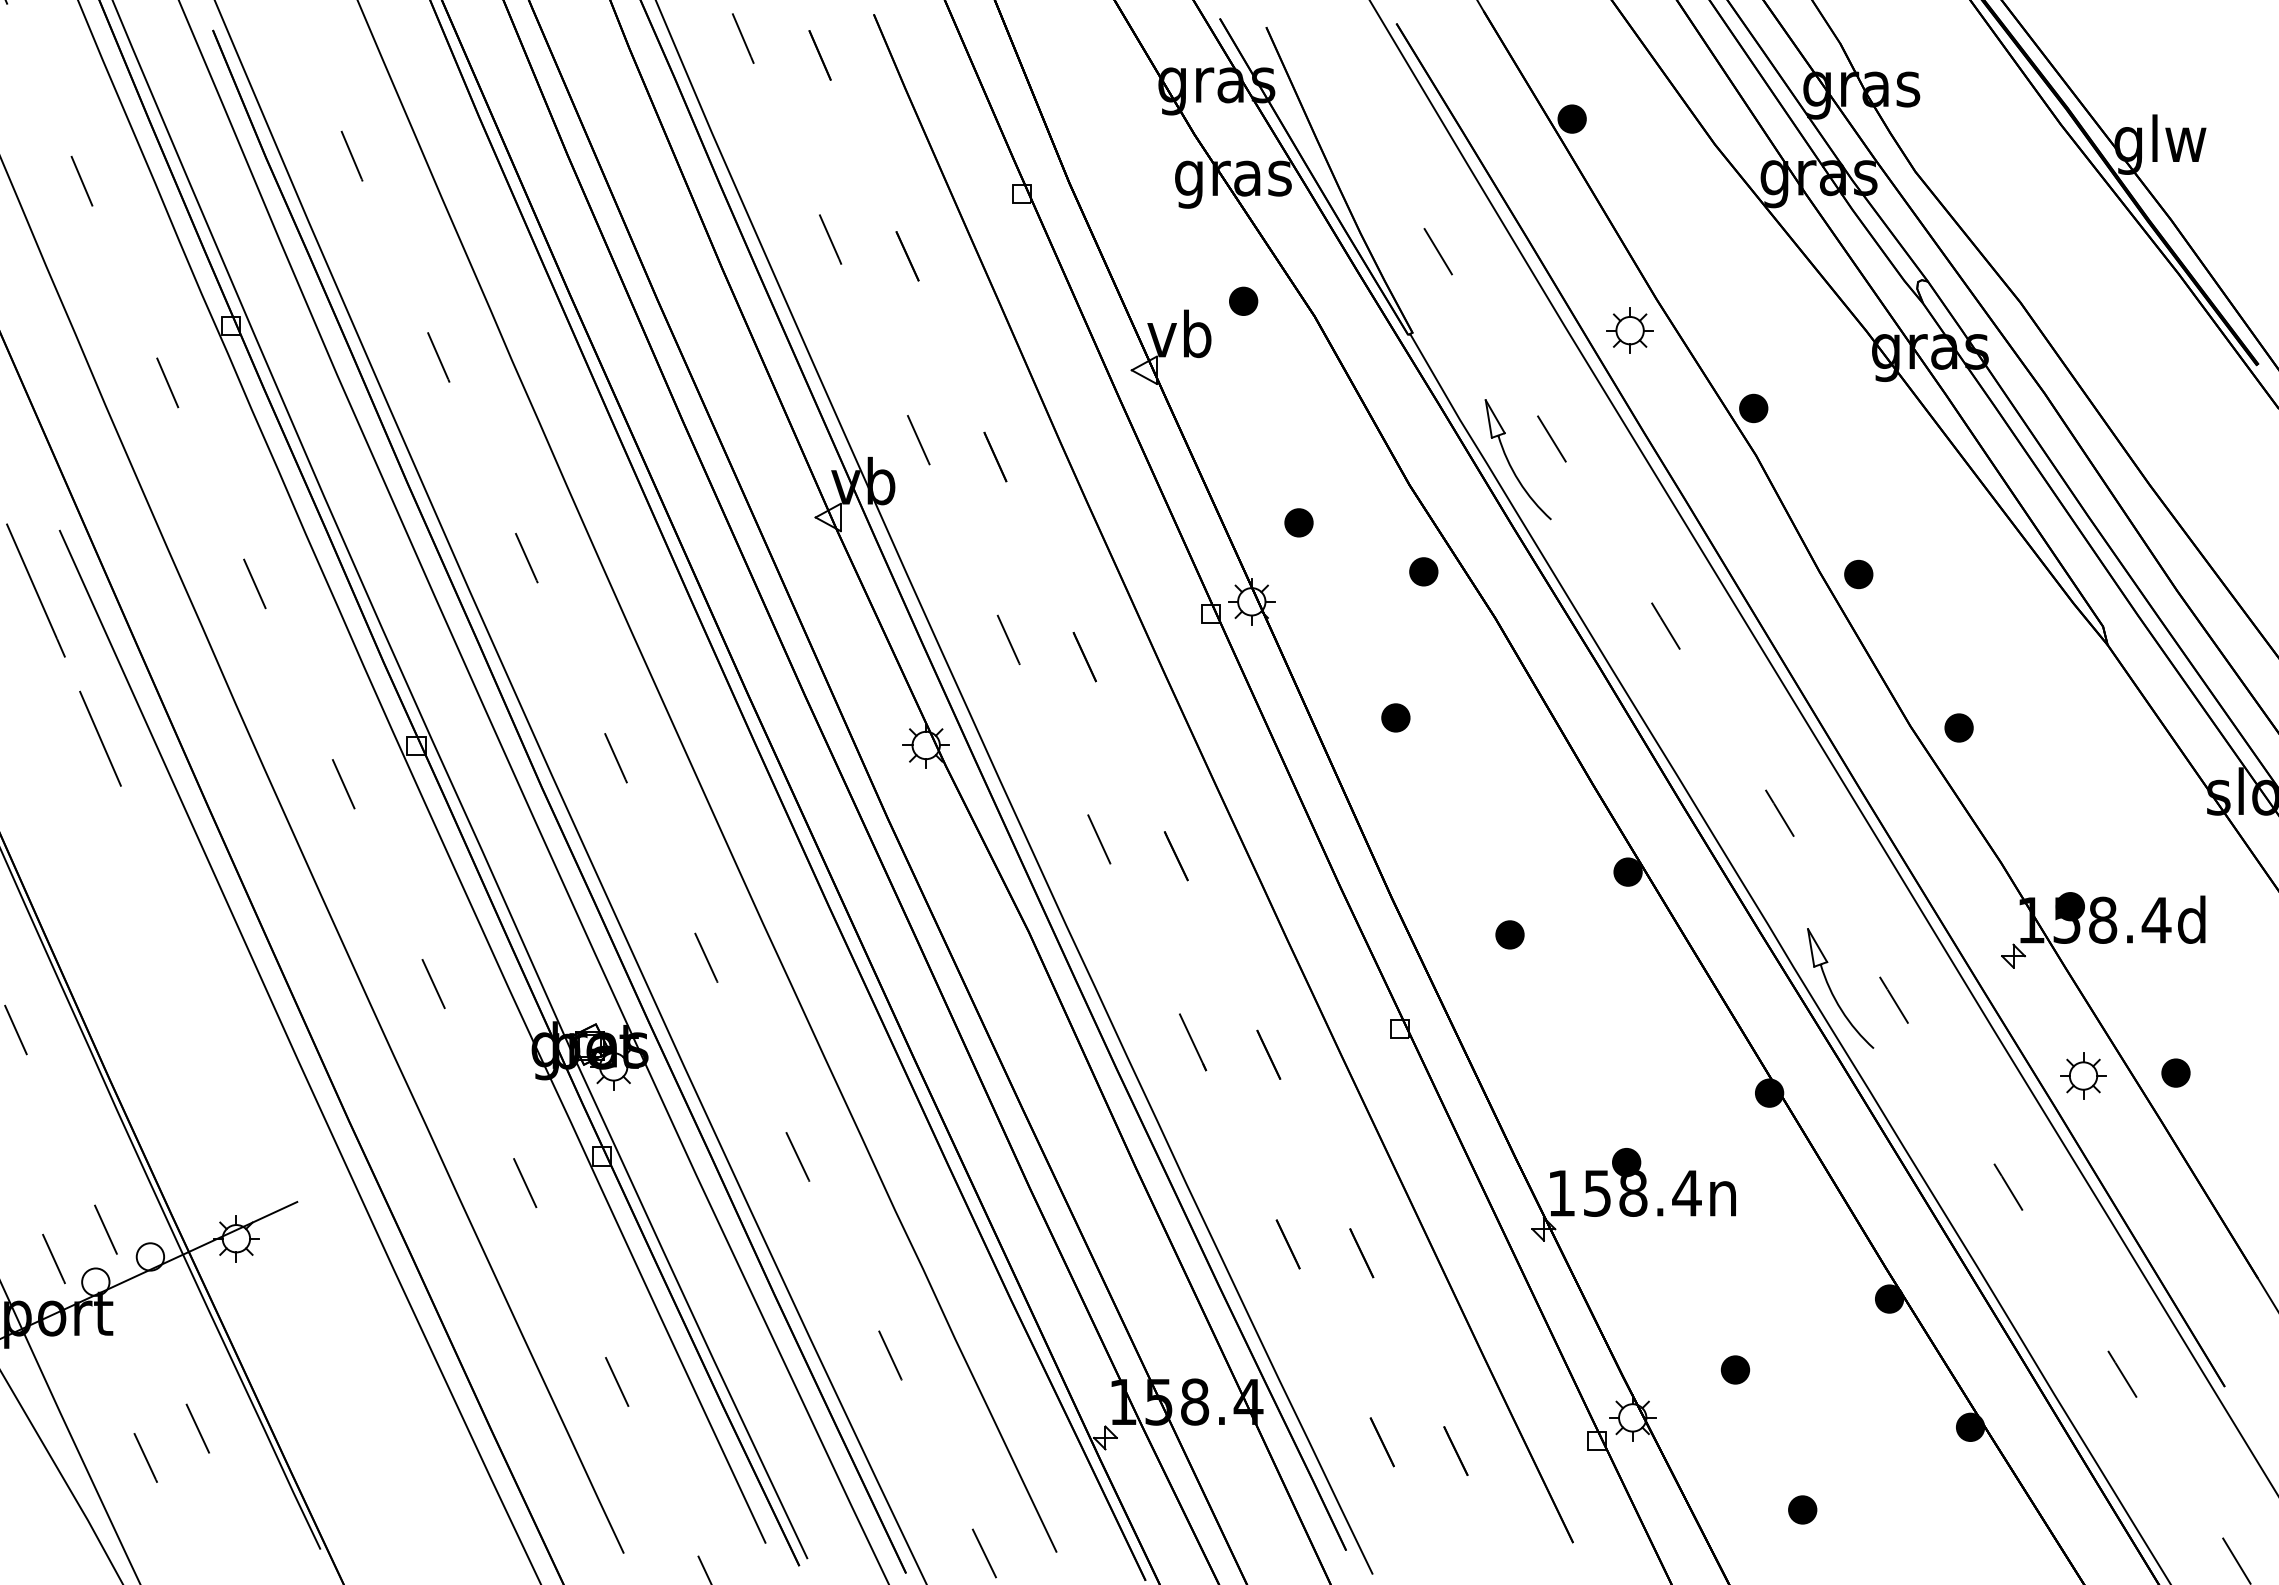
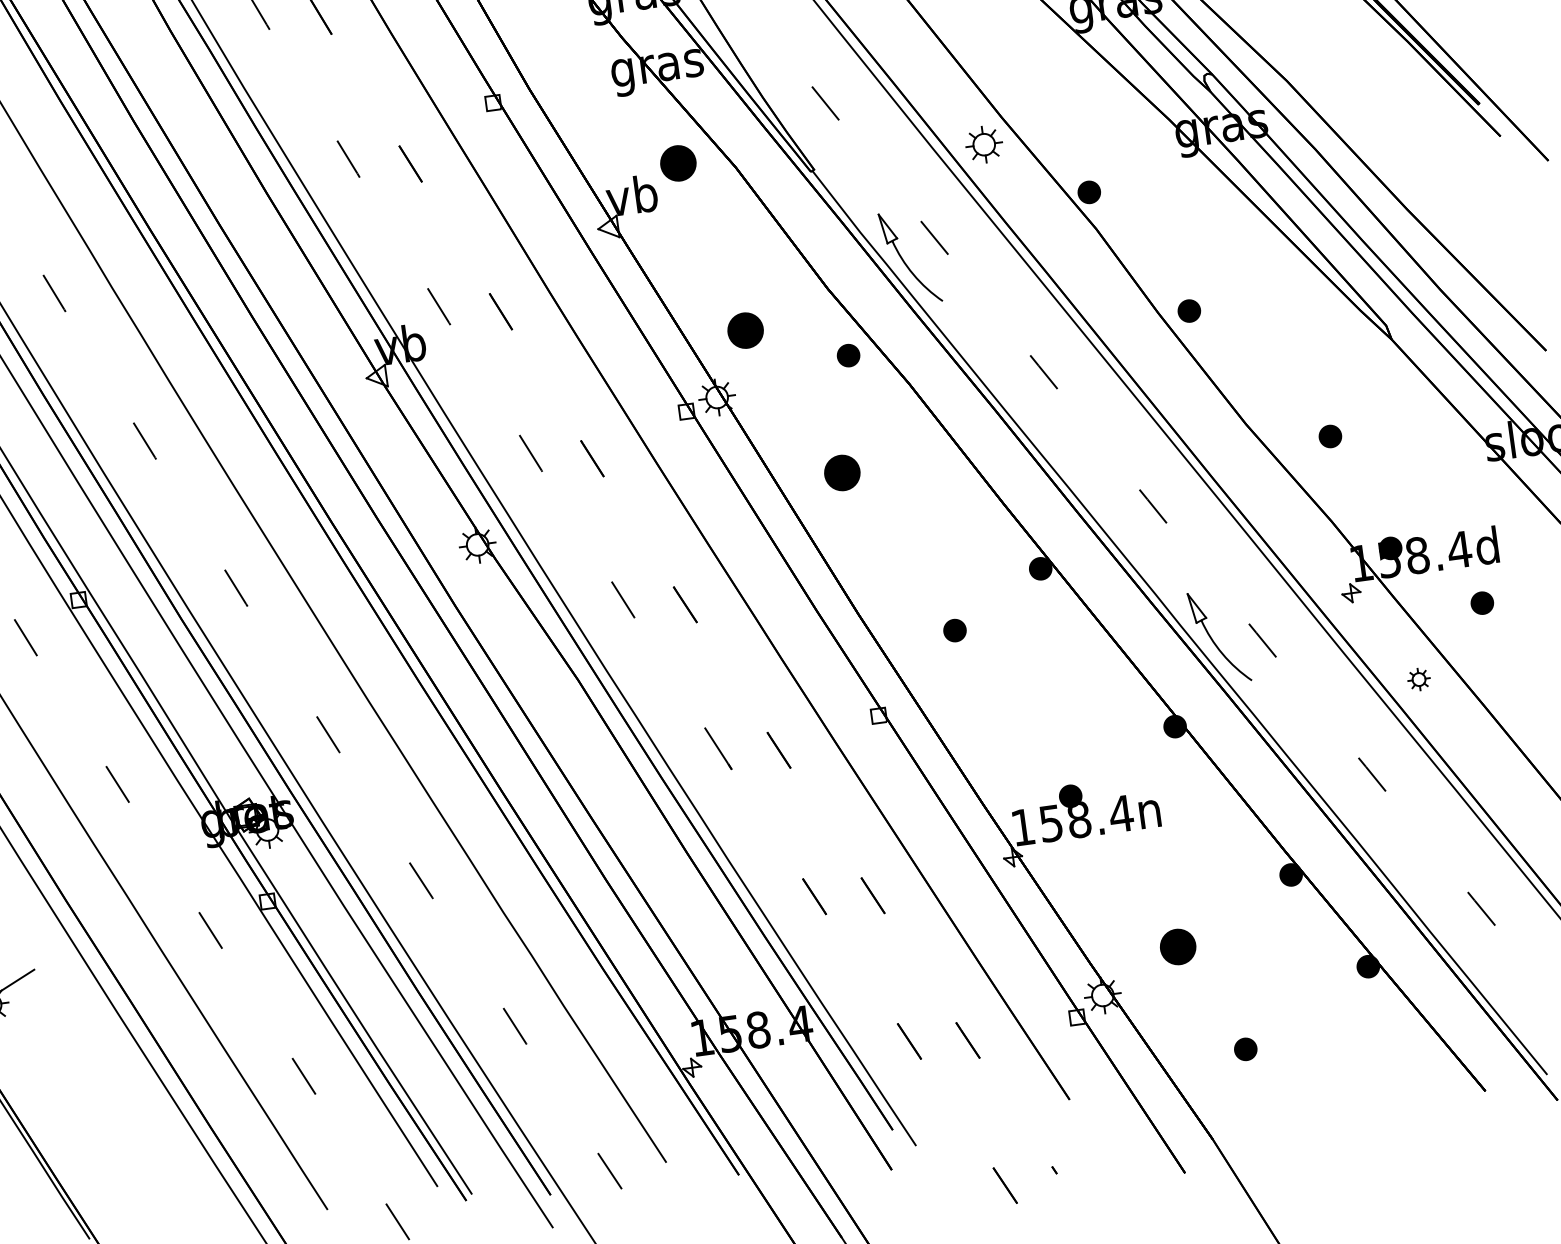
part: (1243, 300) -> (678, 162), size x1.6
part: (1298, 522) -> (745, 330), size x1.6
part: (1395, 717) -> (842, 472), size x1.6
part: (1958, 727) -> (1329, 436), moved
part: (2175, 1072) -> (1481, 602), moved
part: (2083, 1075) -> (1419, 679), size x0.6
part: (1735, 1369) -> (1178, 946), size x1.6

